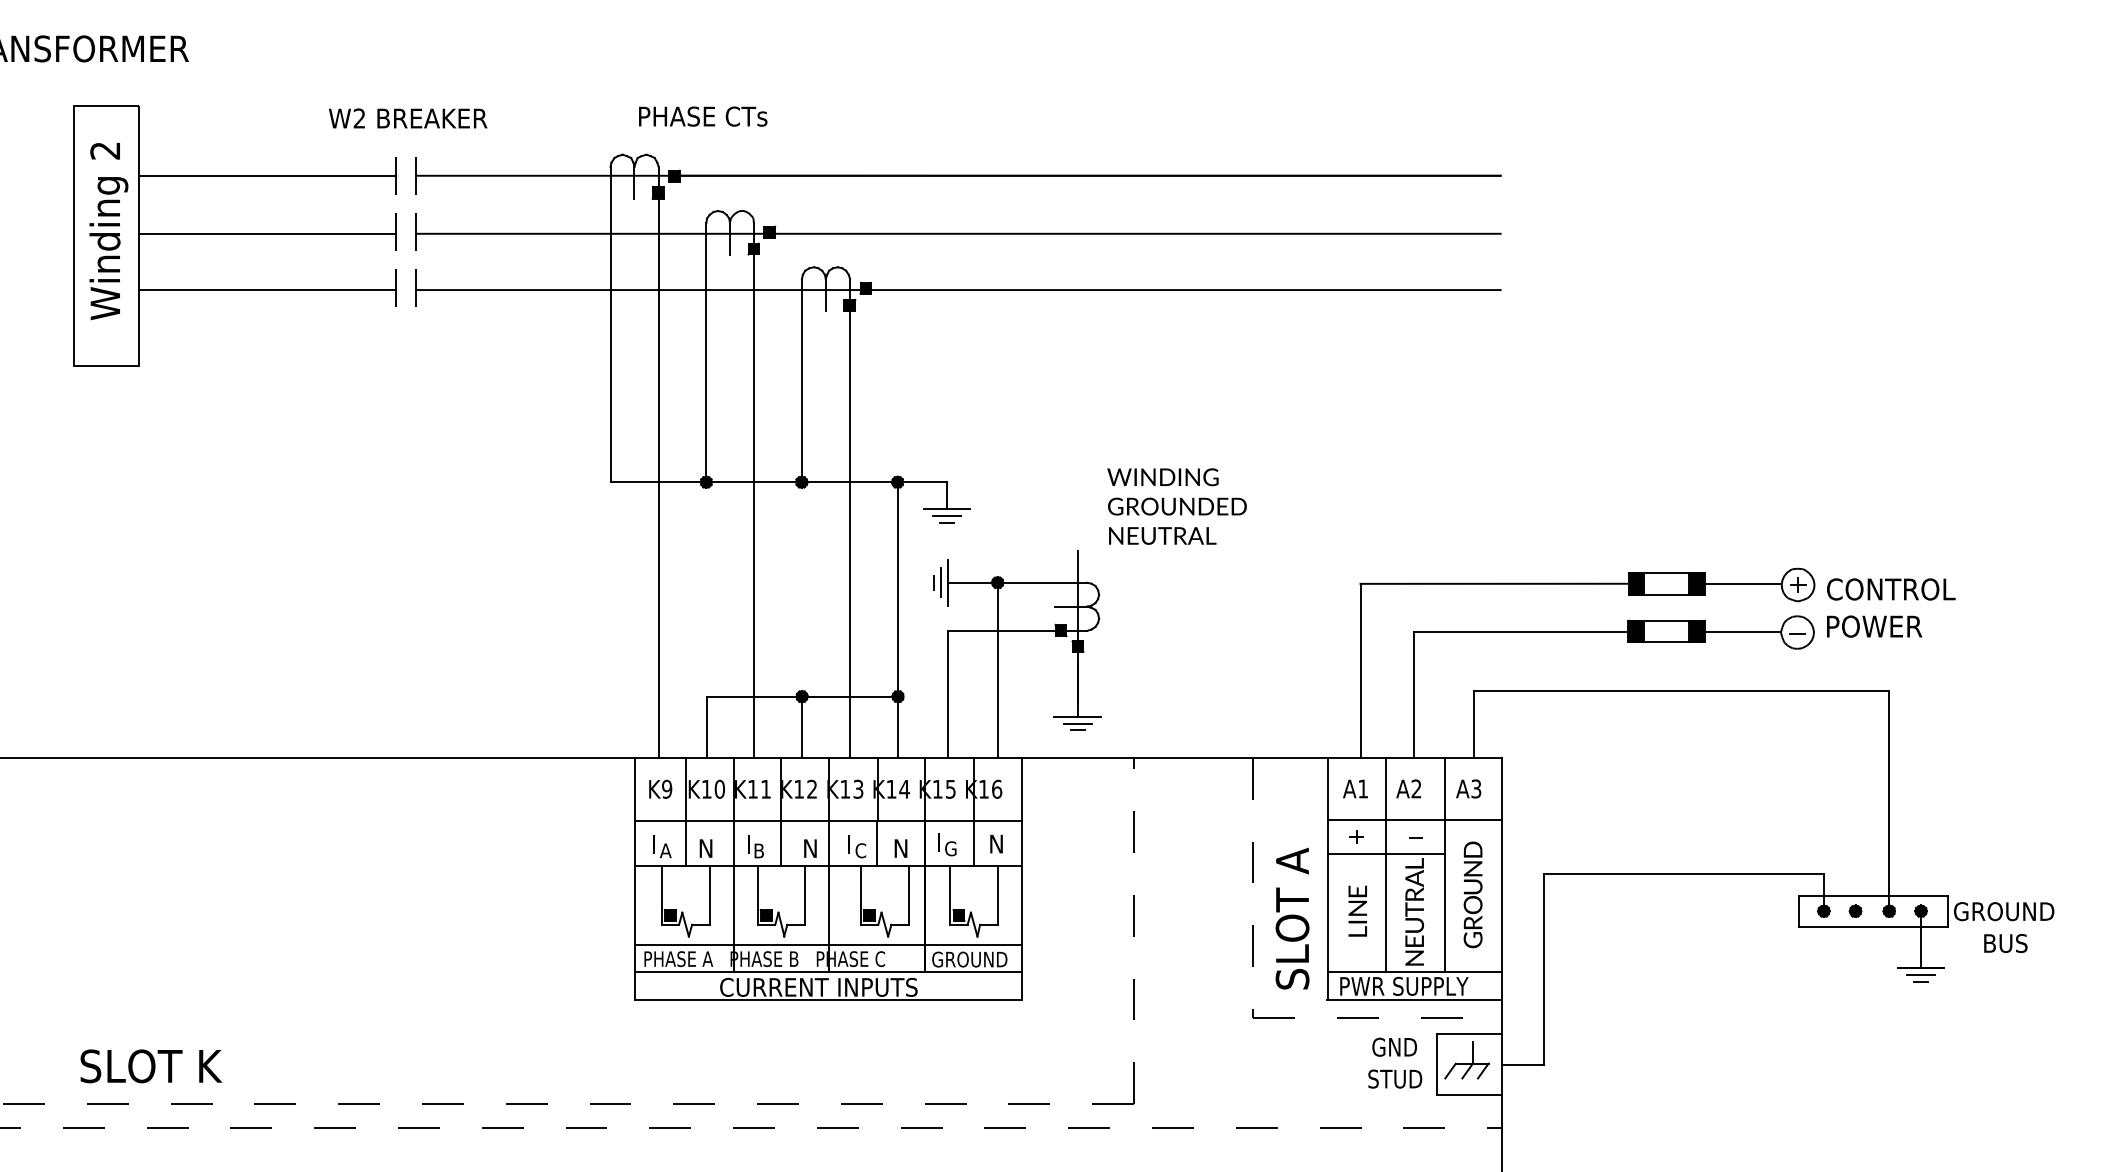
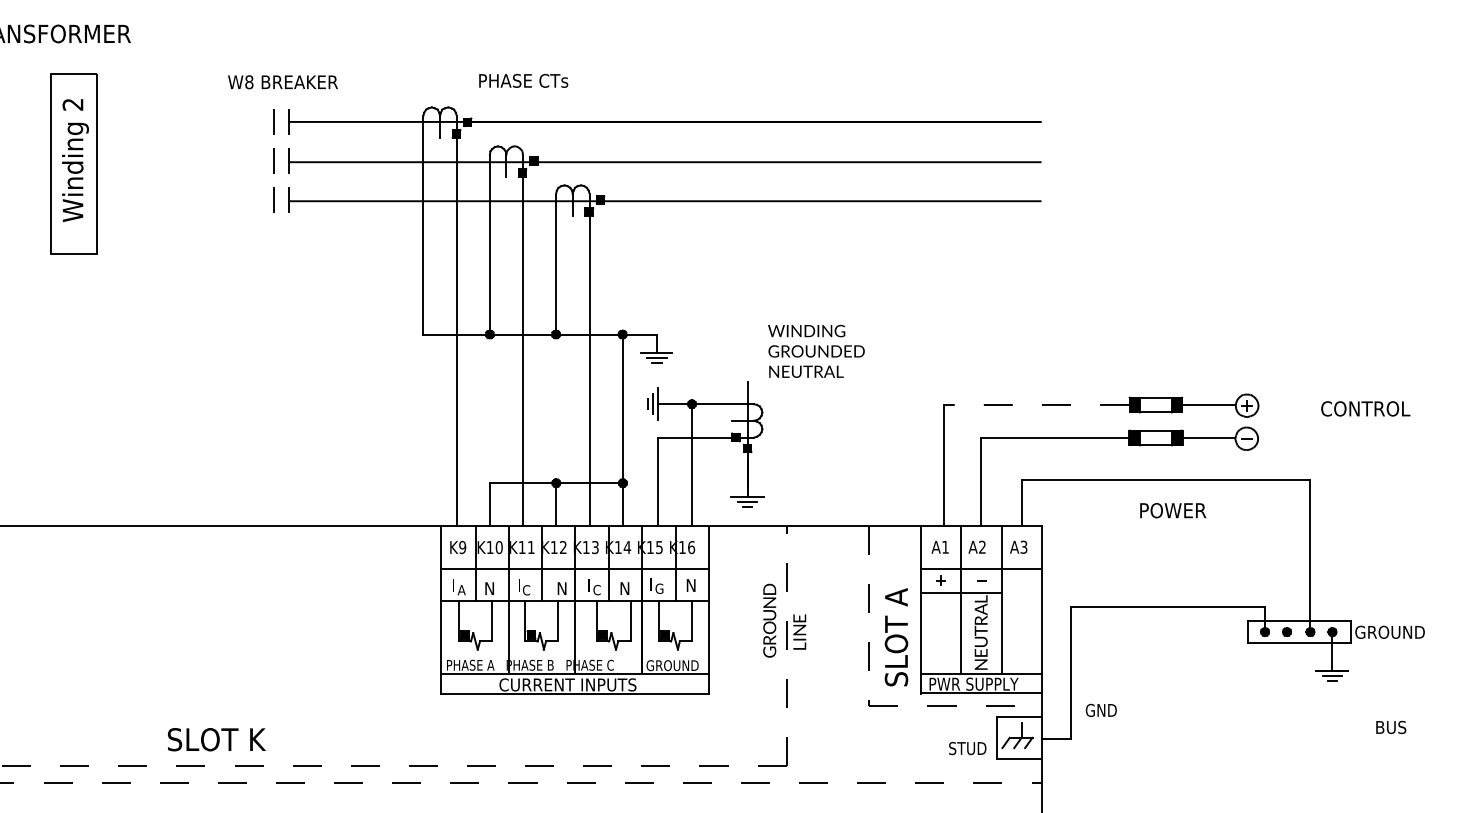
text: (702, 116) -> (523, 80), moved
text: (359, 118) -> (249, 82), W2 -> W8
line: (267, 175) -> (185, 121), removed
line: (267, 234) -> (185, 162), removed
line: (267, 290) -> (185, 201), removed
line: (1494, 583) -> (1036, 404), solid -> dashed
text: (1890, 588) -> (1365, 408), moved
text: (1875, 626) -> (1173, 510), moved
text: (759, 851) -> (526, 590), B -> C
text: (1472, 894) -> (769, 620), moved
text: (1357, 910) -> (799, 631), moved
text: (2006, 943) -> (1391, 727), moved
line: (828, 944) -> (574, 655), removed
text: (1393, 1045) -> (1100, 709), moved
text: (150, 1066) -> (216, 739), moved

